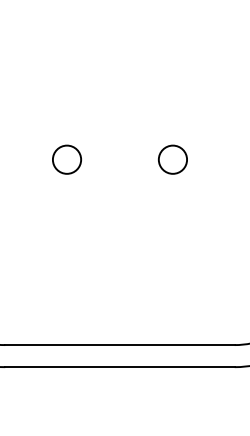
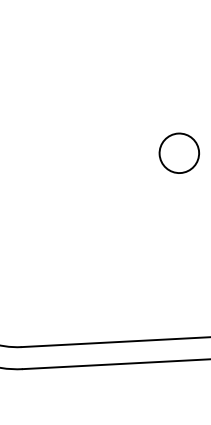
circle: (66, 159) -> (73, 158), removed
circle: (172, 159) -> (178, 153), size x1.4

